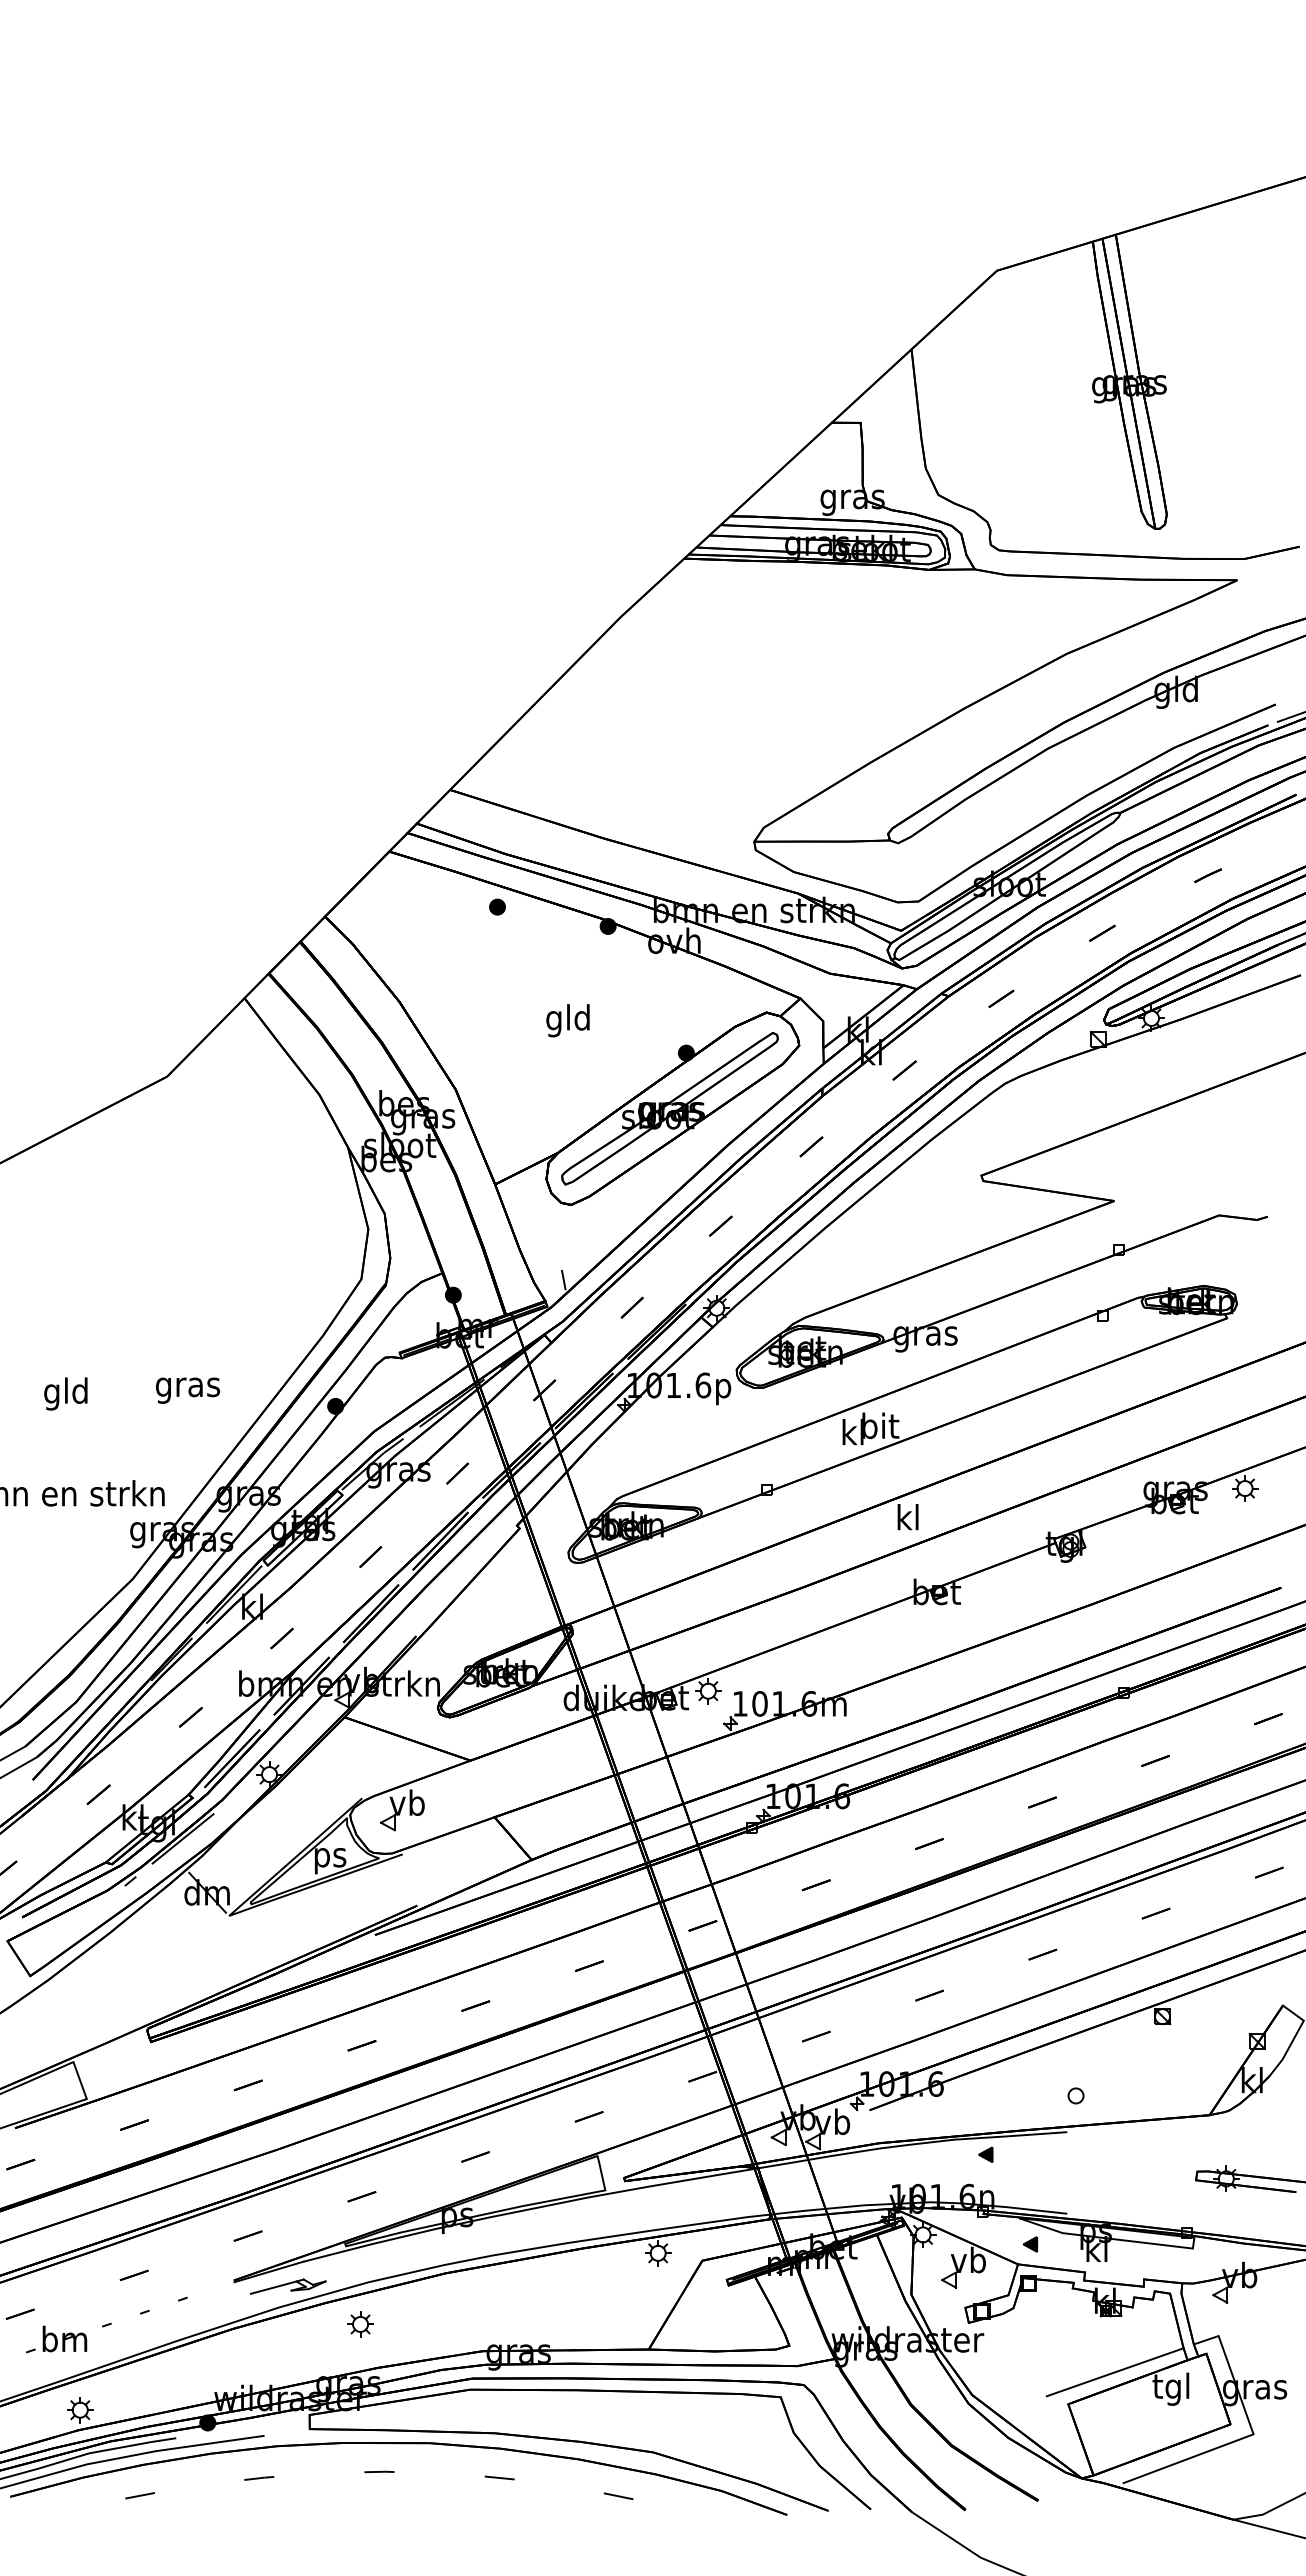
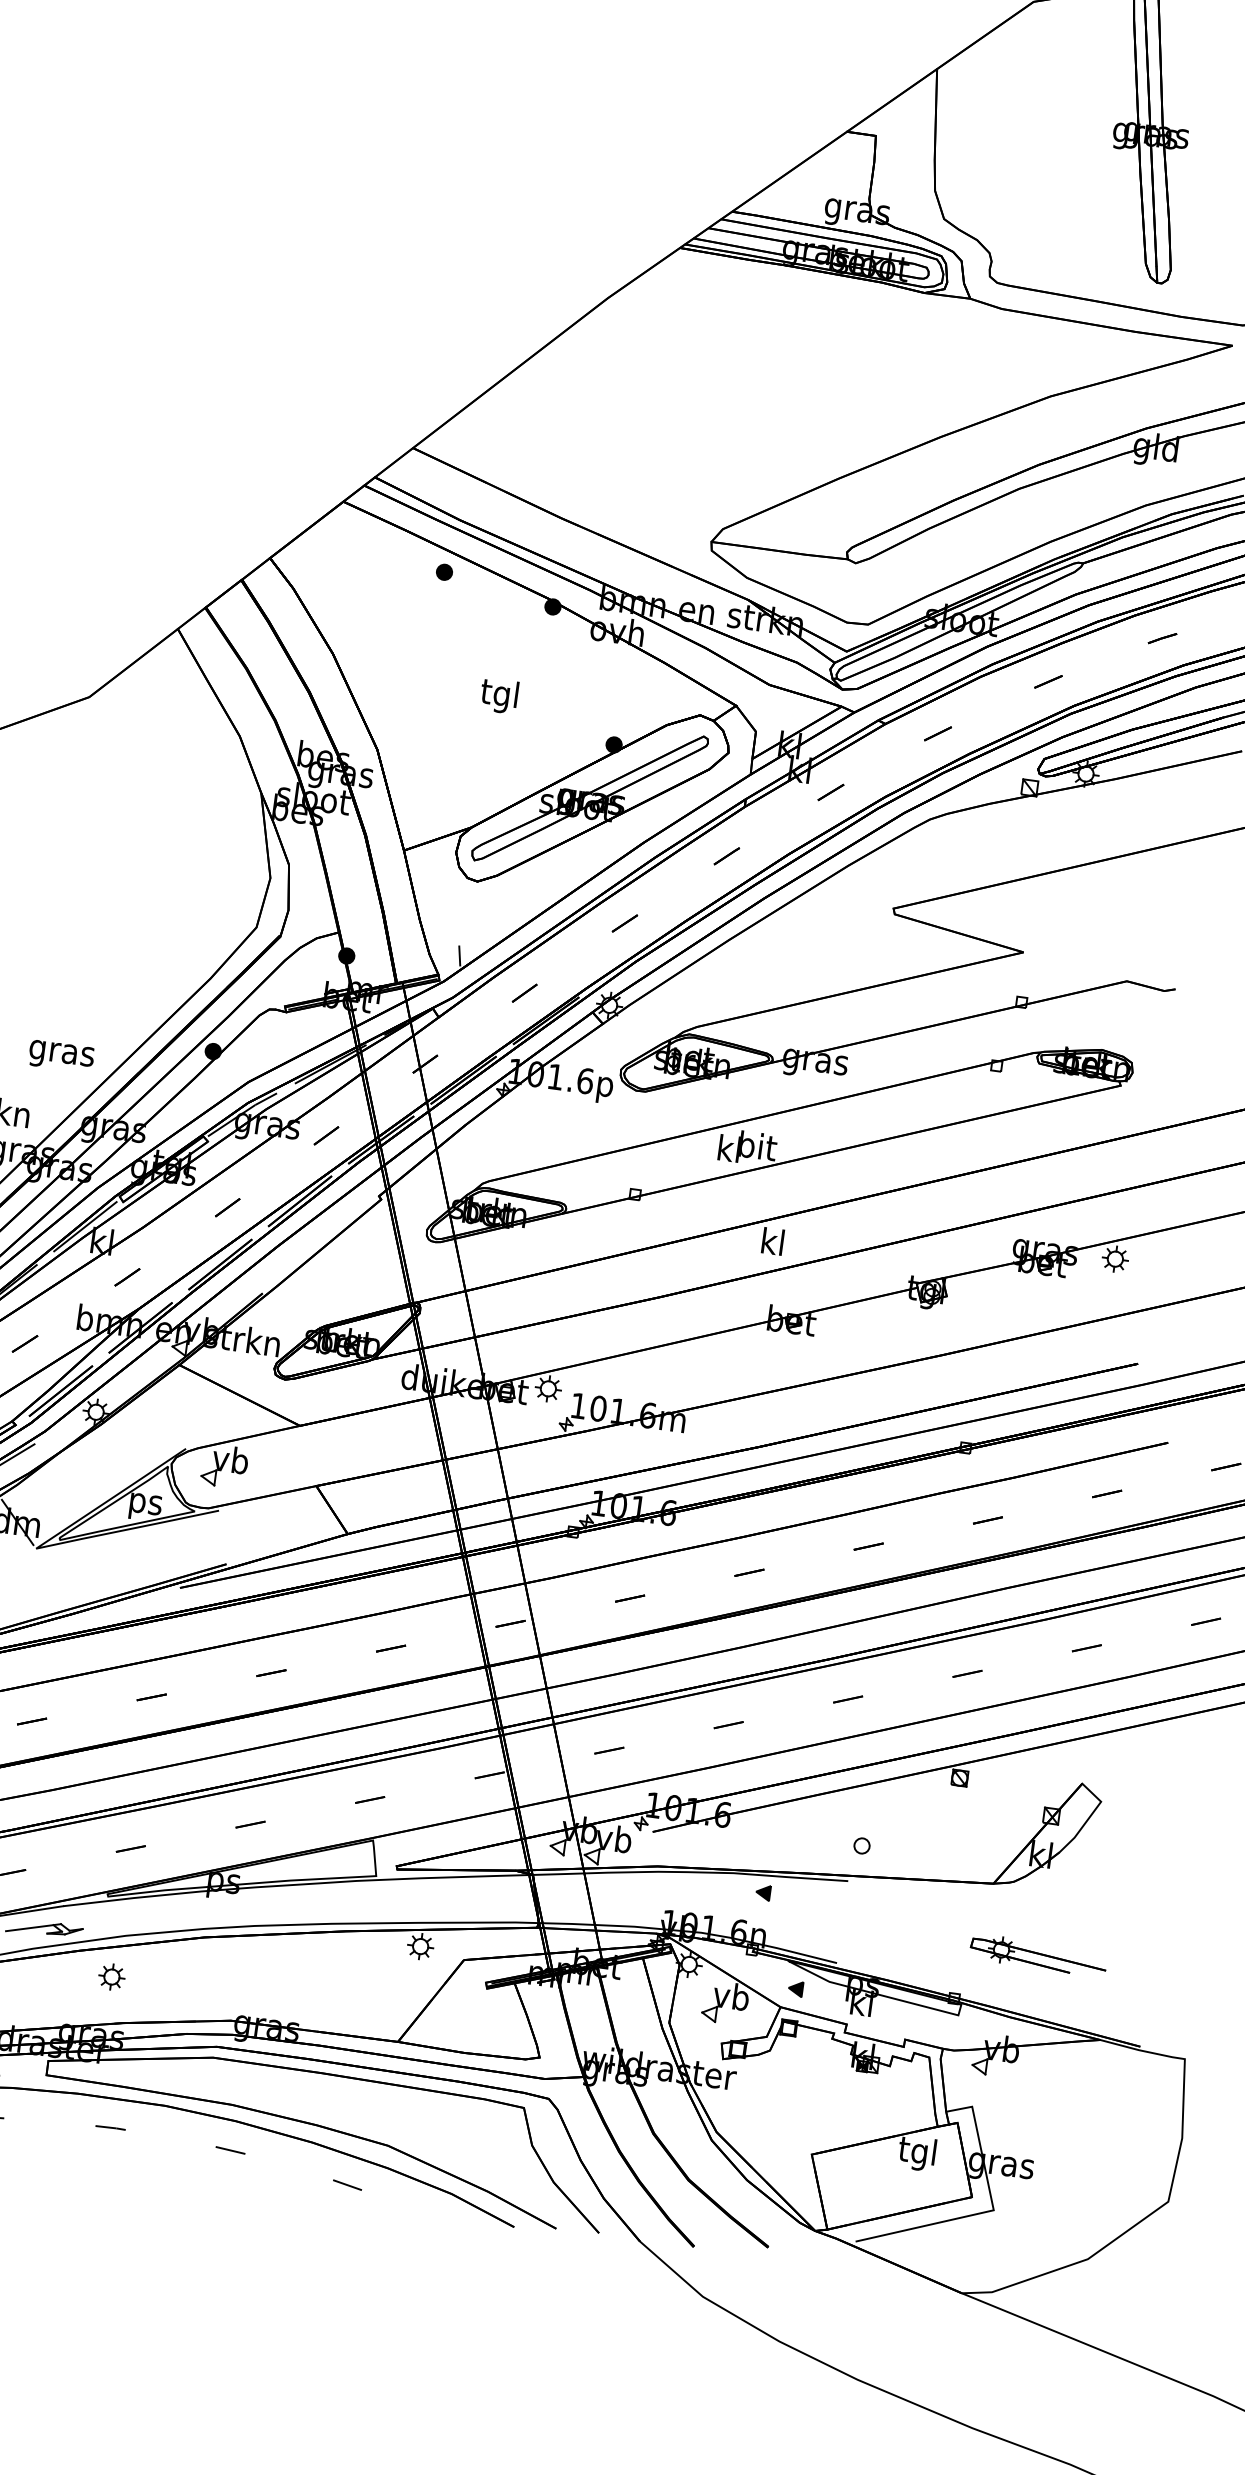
text: (567, 1020) -> (499, 695), gld -> tgl
text: (188, 1390) -> (61, 1056), moved
line: (1114, 2372) -> (862, 2129), removed

